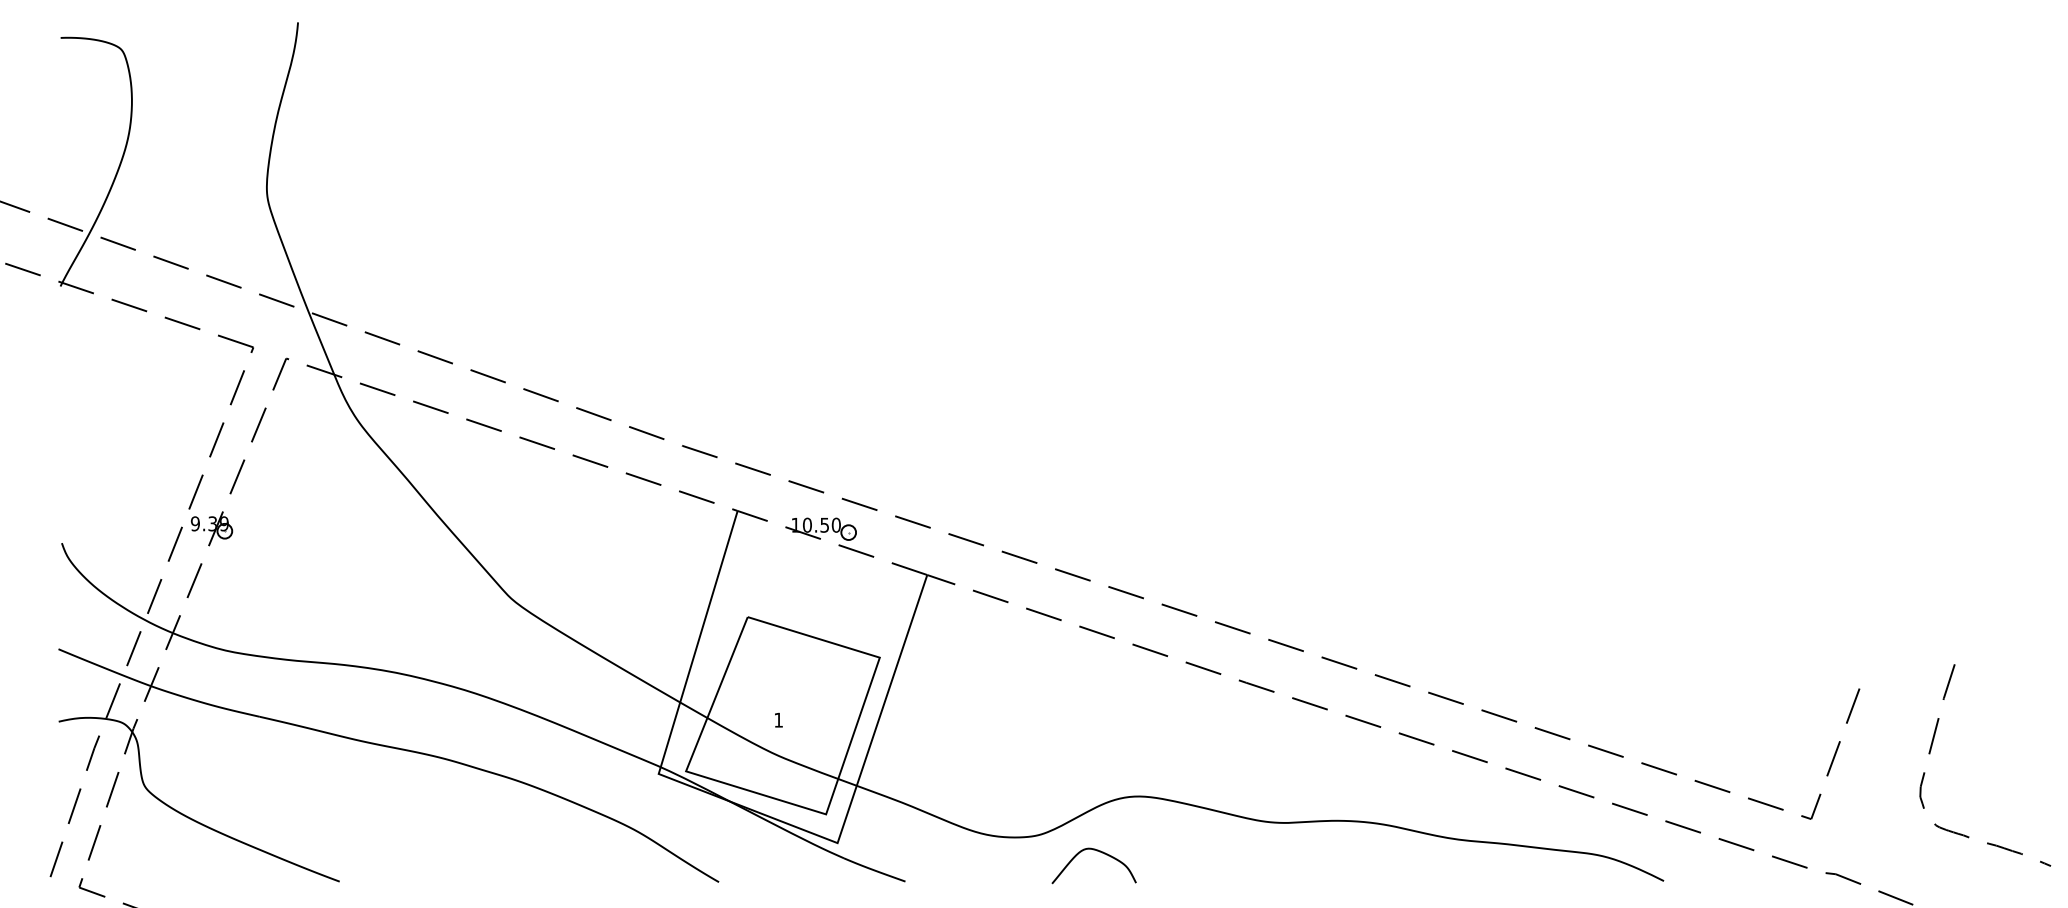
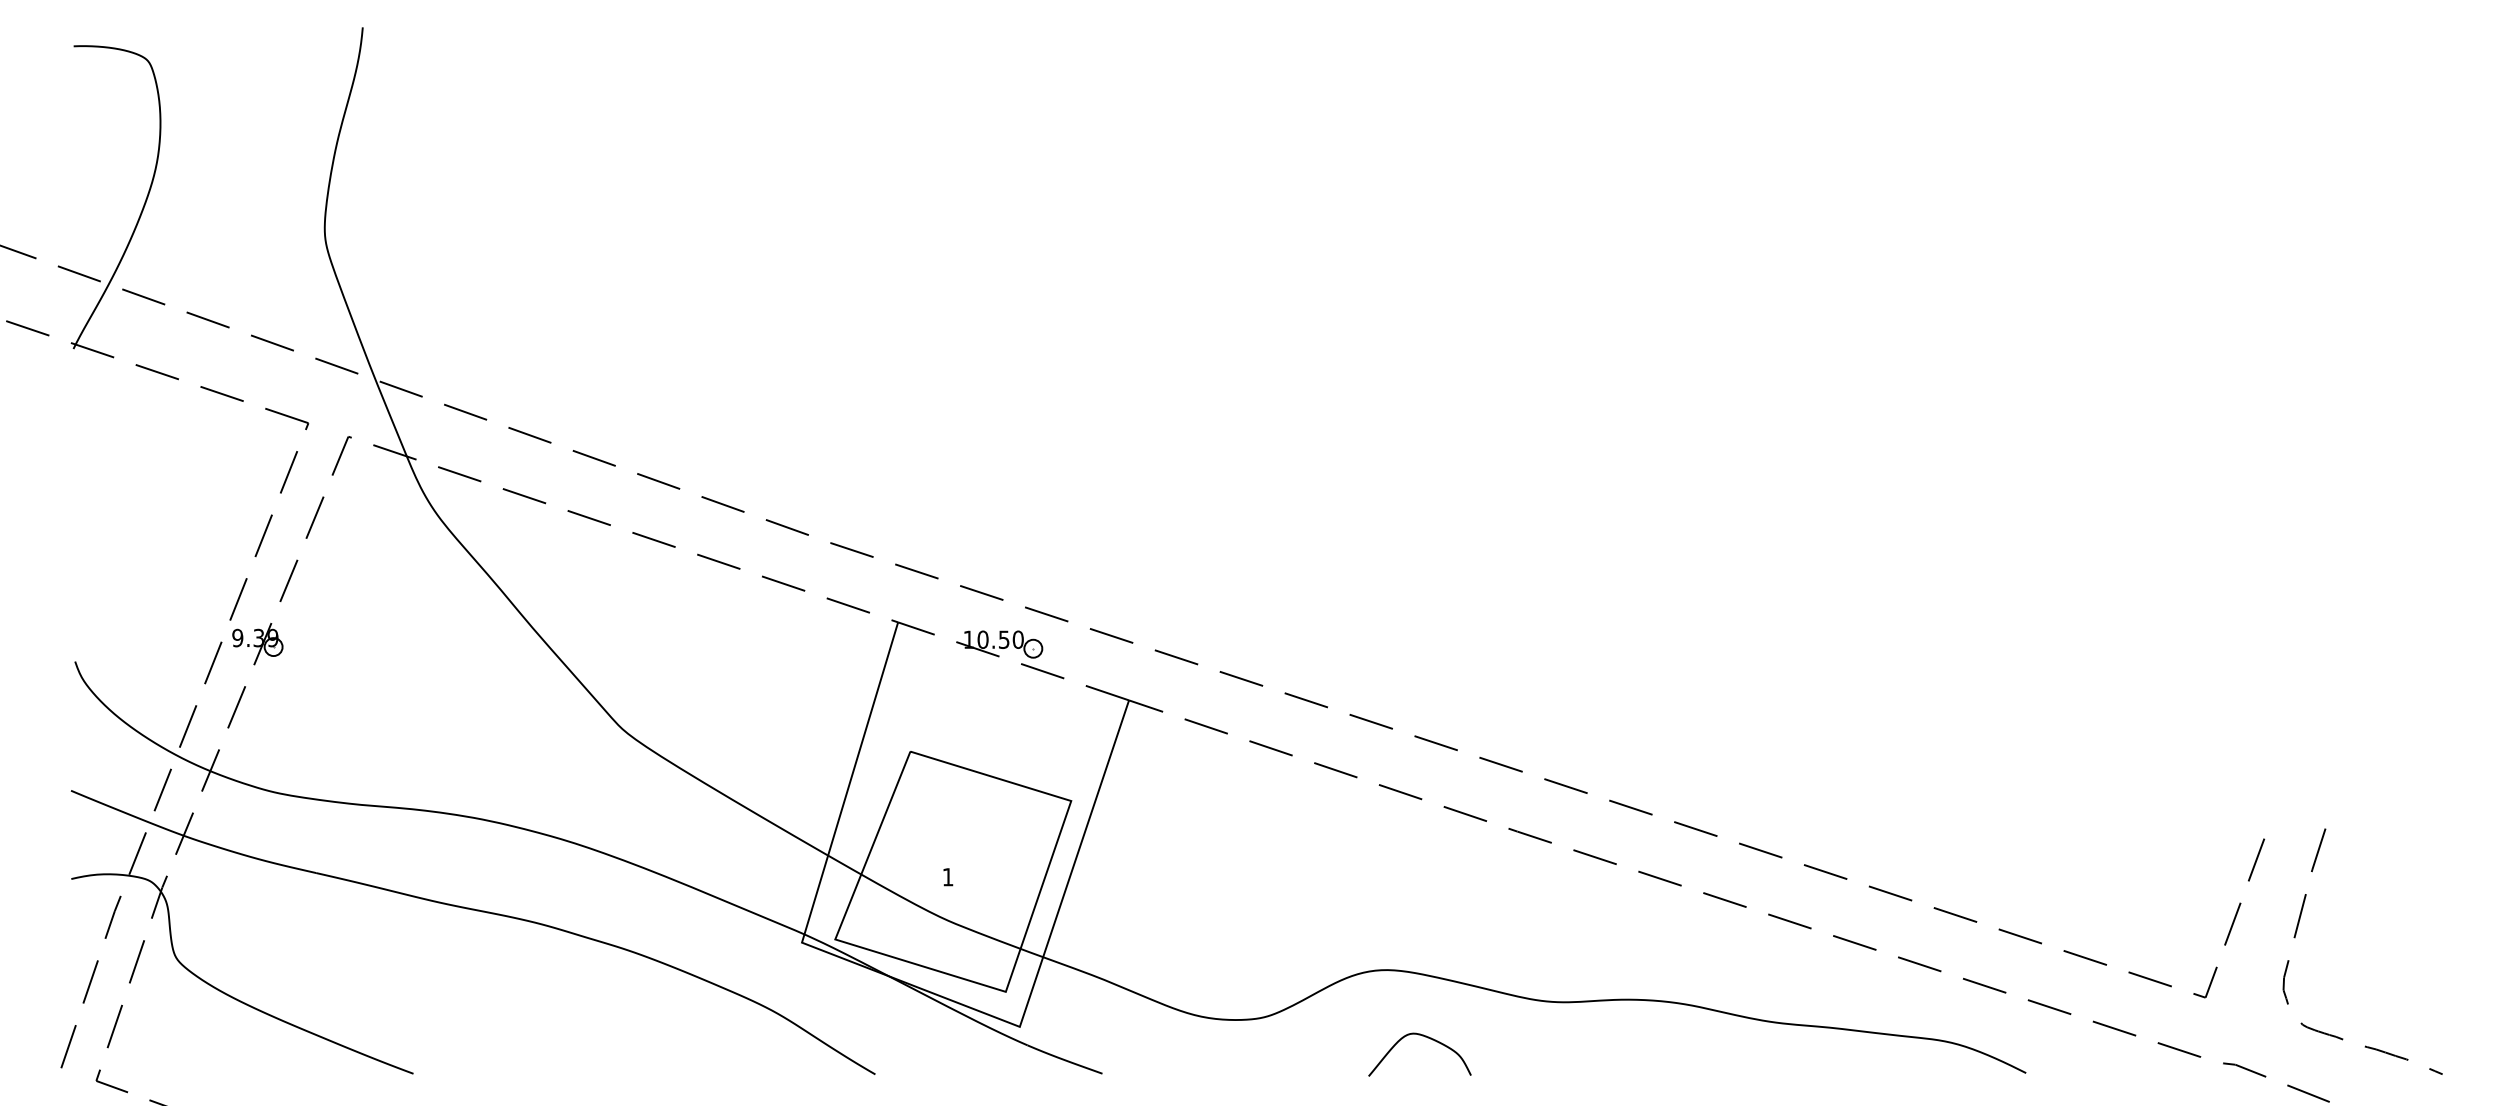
curve: (1931, 750) -> (2297, 933), moved
curve: (1096, 851) -> (1422, 1037), moved

